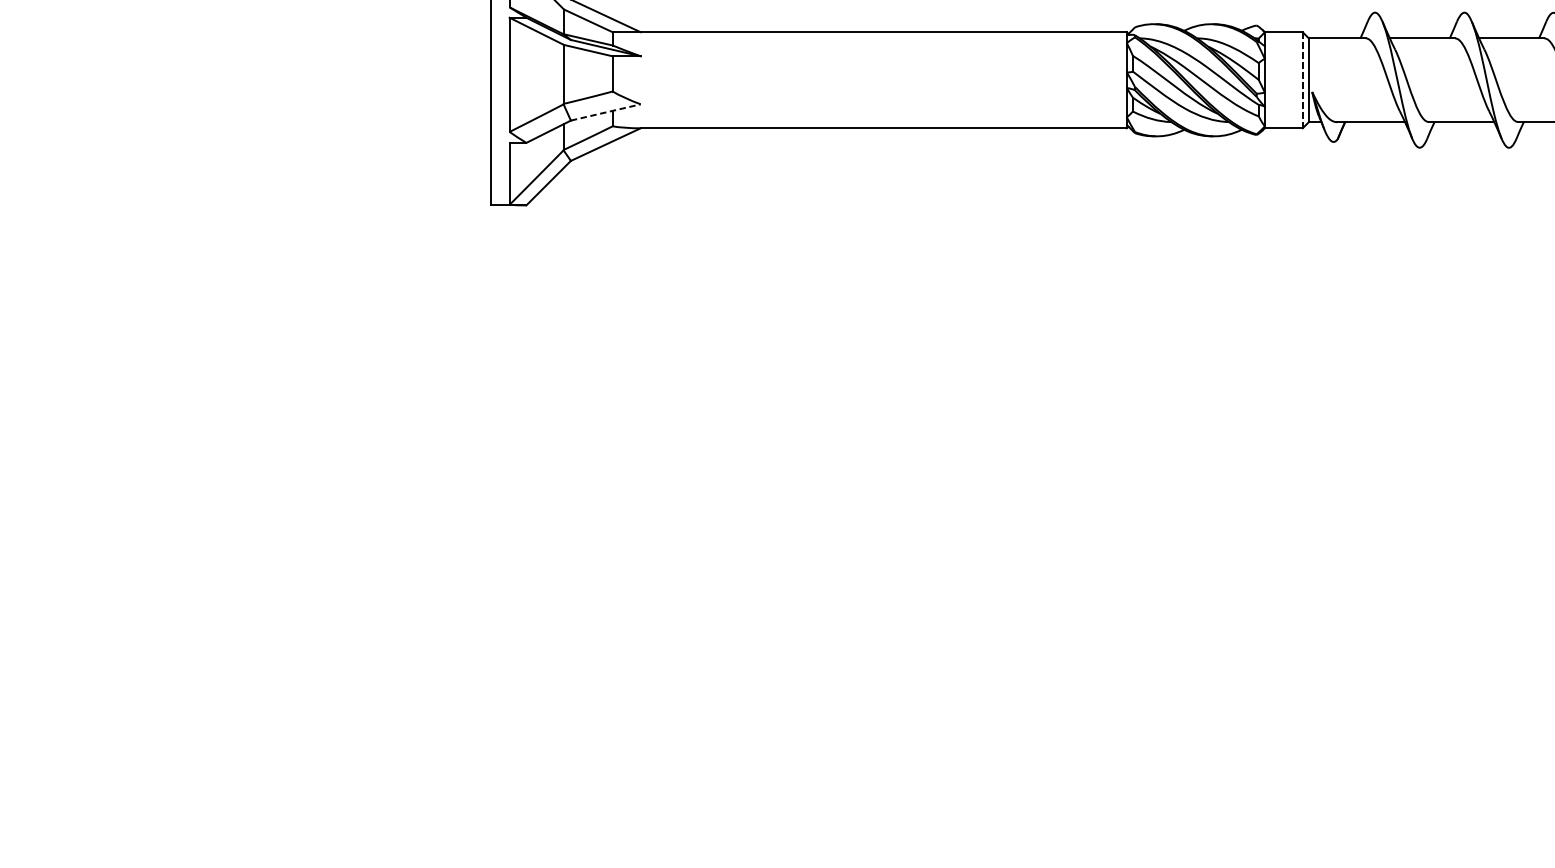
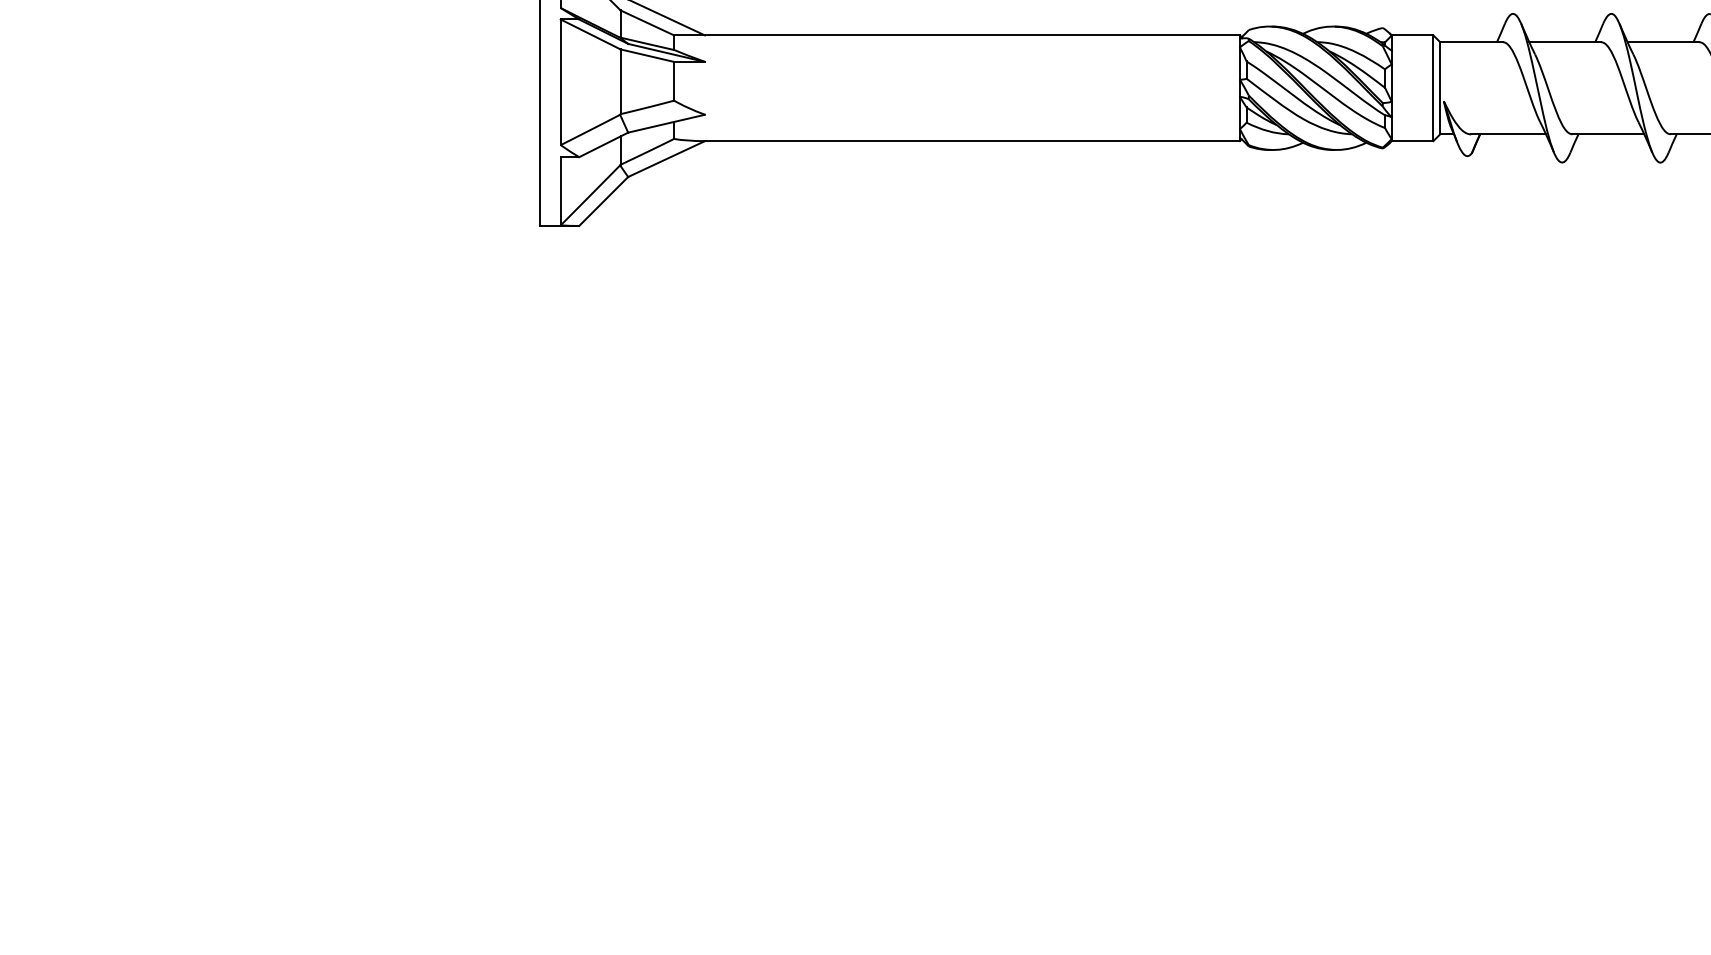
line: (1302, 80) -> (1433, 88), dashed -> solid
line: (606, 112) -> (667, 123), dashed -> solid

